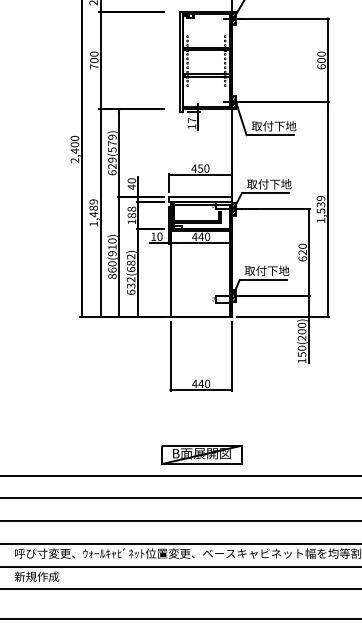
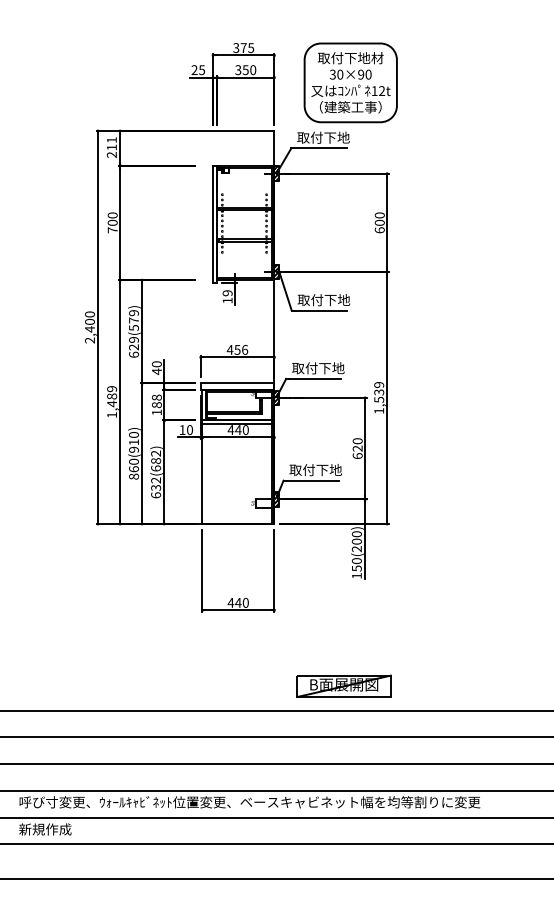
text: (191, 120) -> (227, 293), 17 -> 19
text: (207, 168) -> (245, 349), 450 -> 456
part: (201, 454) -> (343, 685), moved

